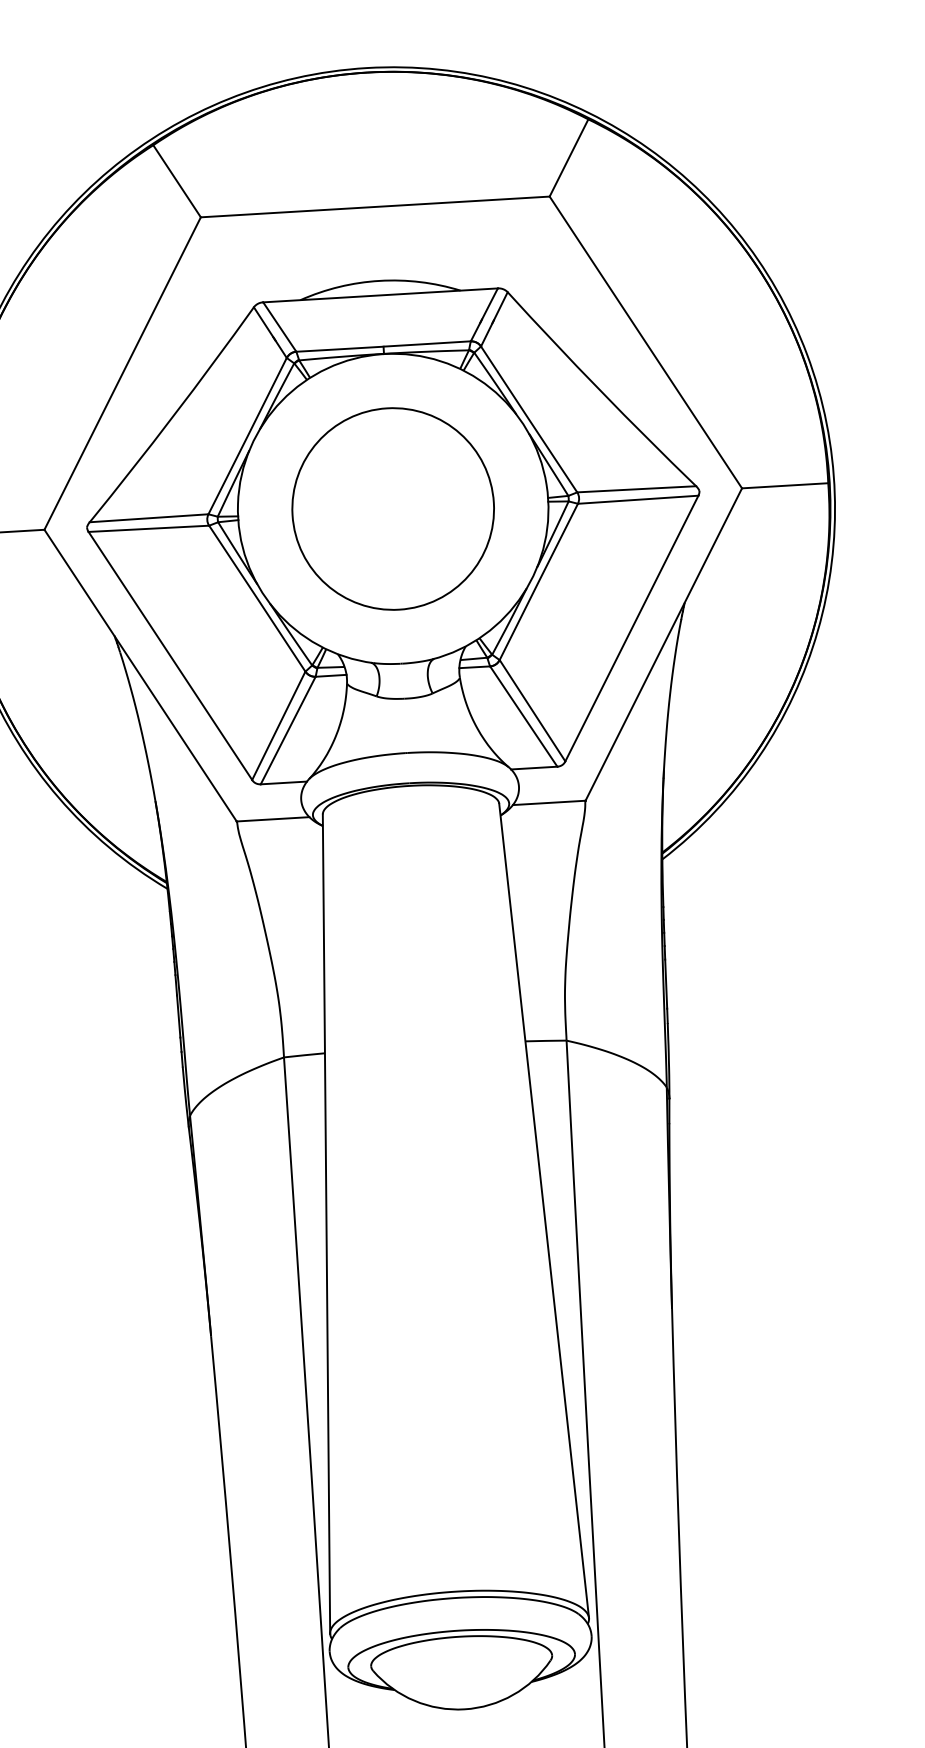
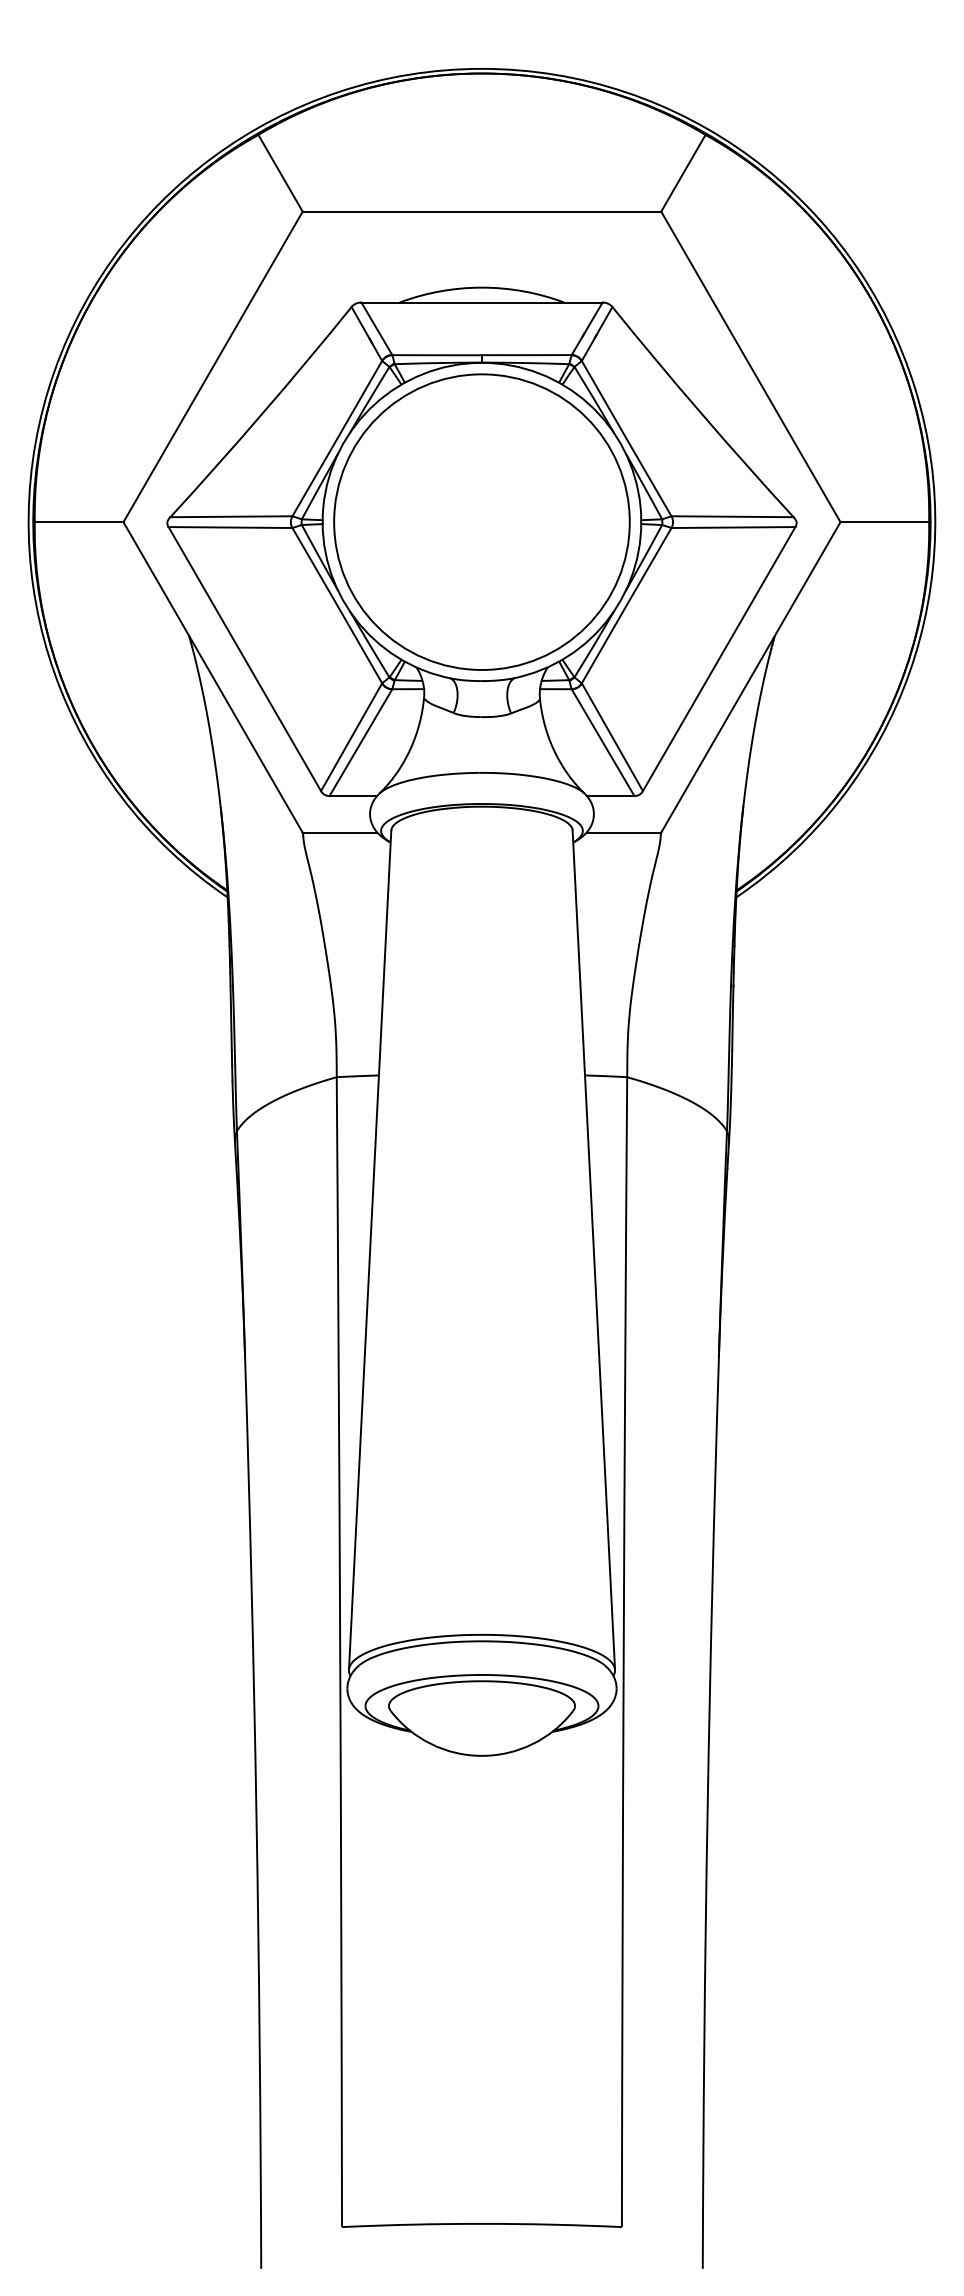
circle: (392, 508) -> (481, 521), size x1.43

